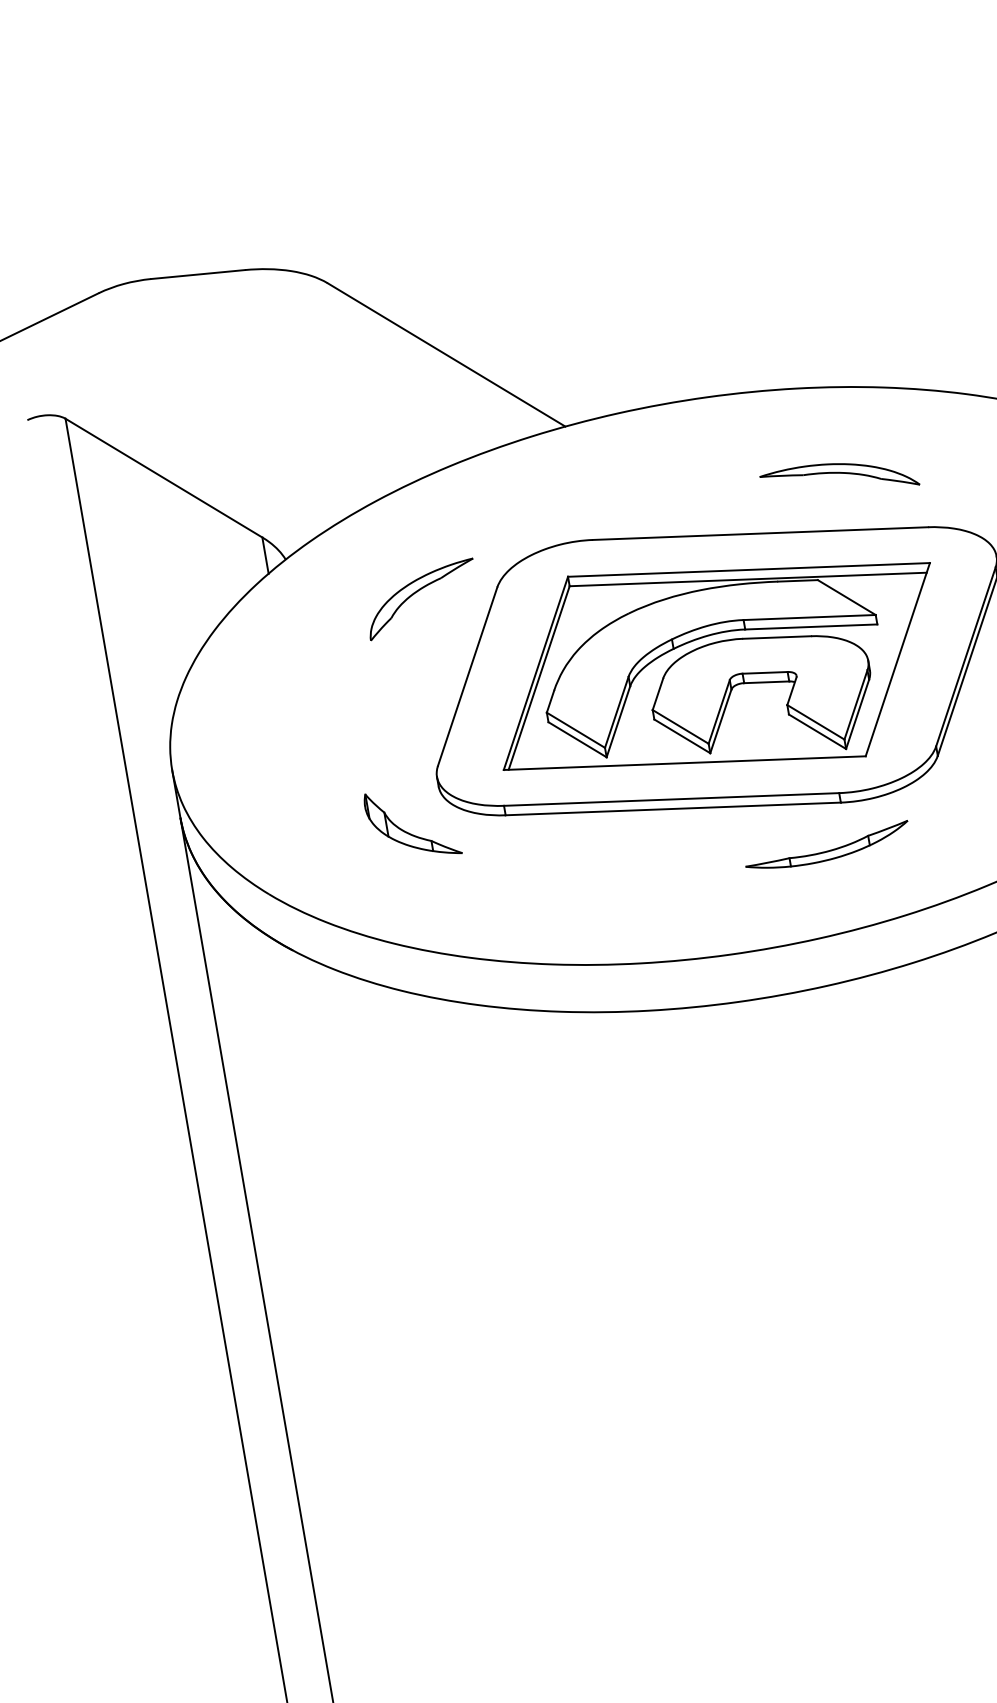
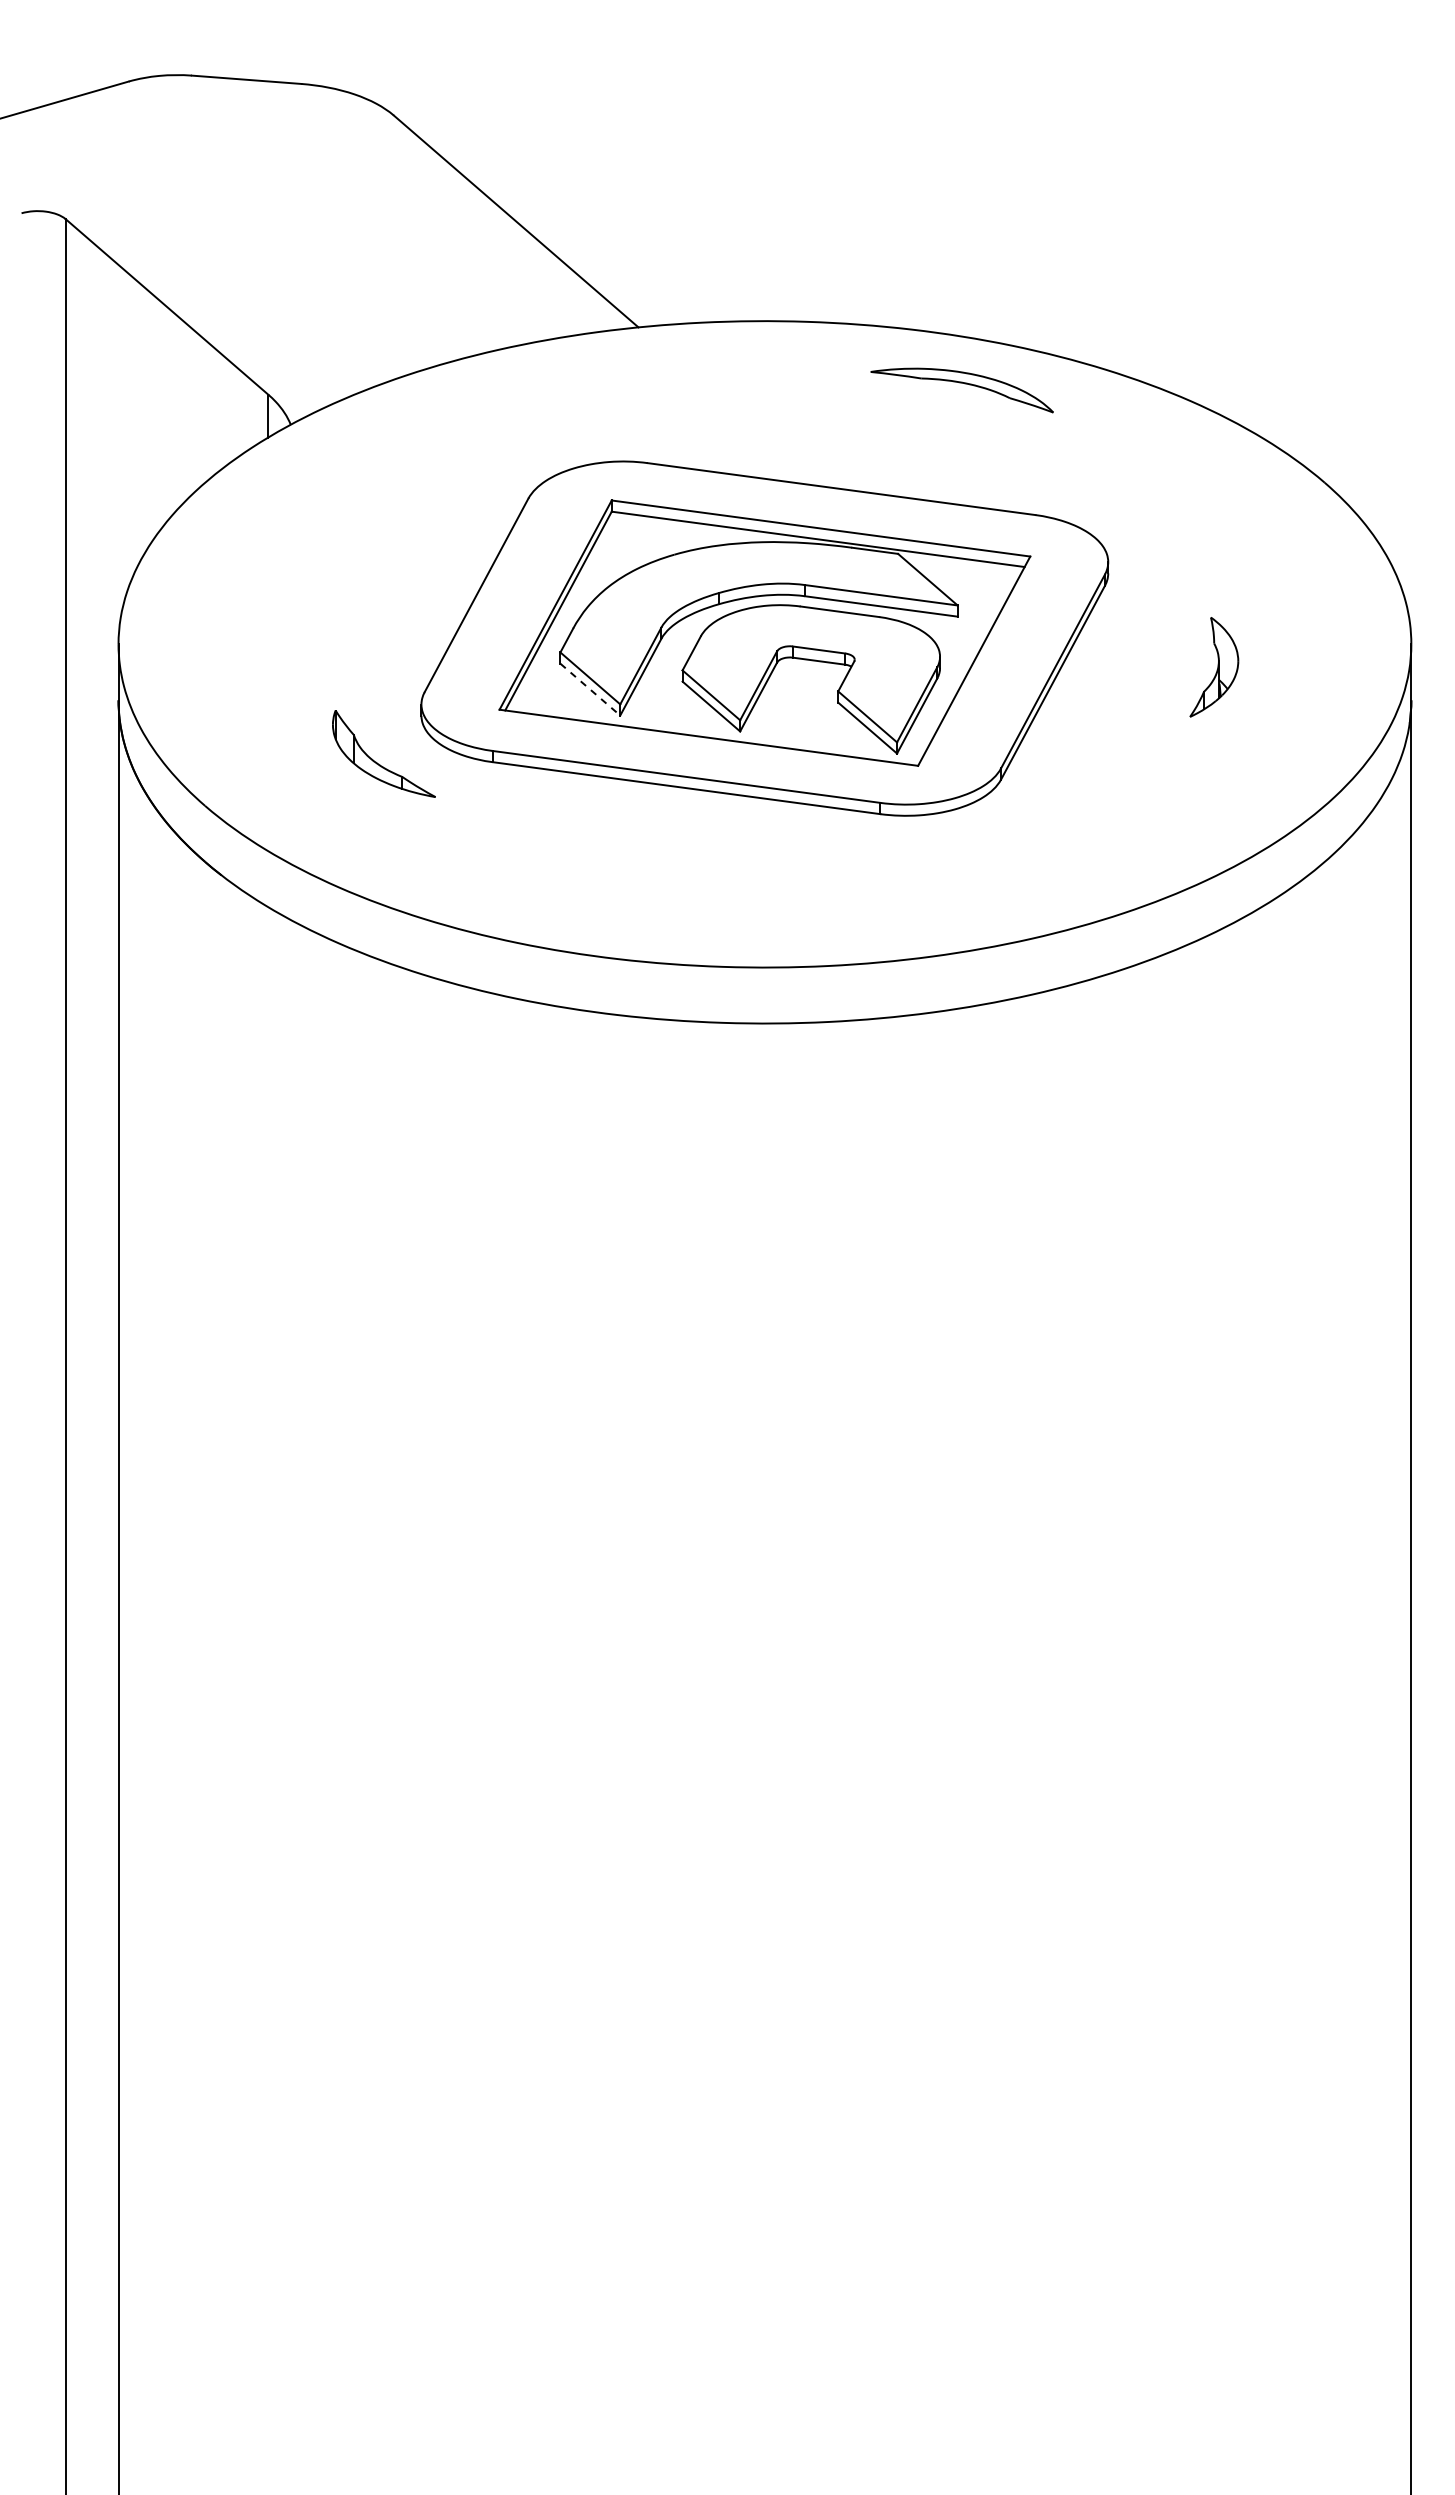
part: (840, 473) -> (964, 384), moved
part: (415, 593) -> (433, 489), removed
line: (577, 739) -> (590, 689), solid -> dashed
part: (827, 847) -> (855, 863), removed

